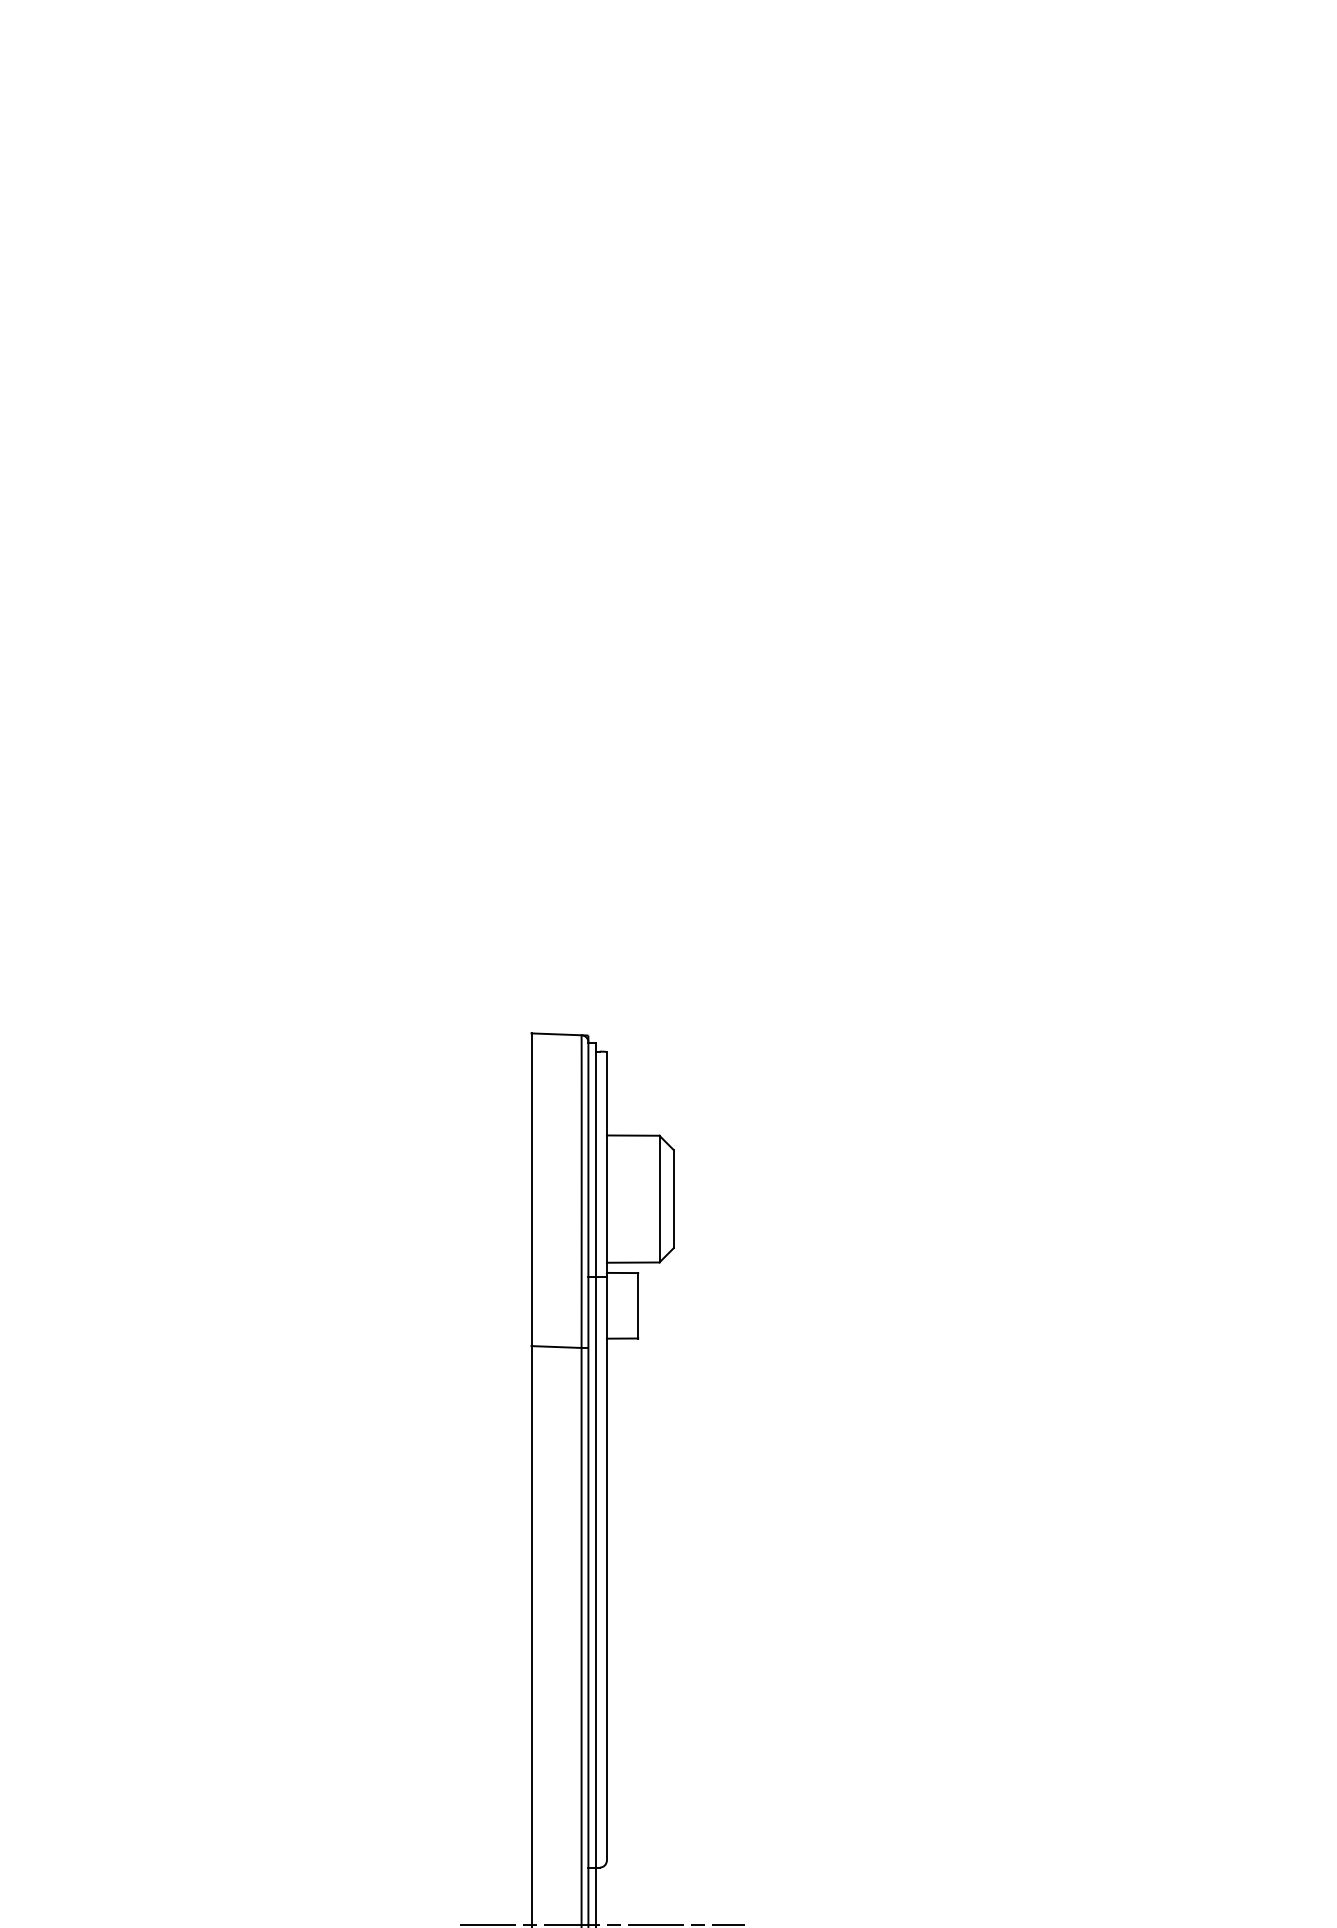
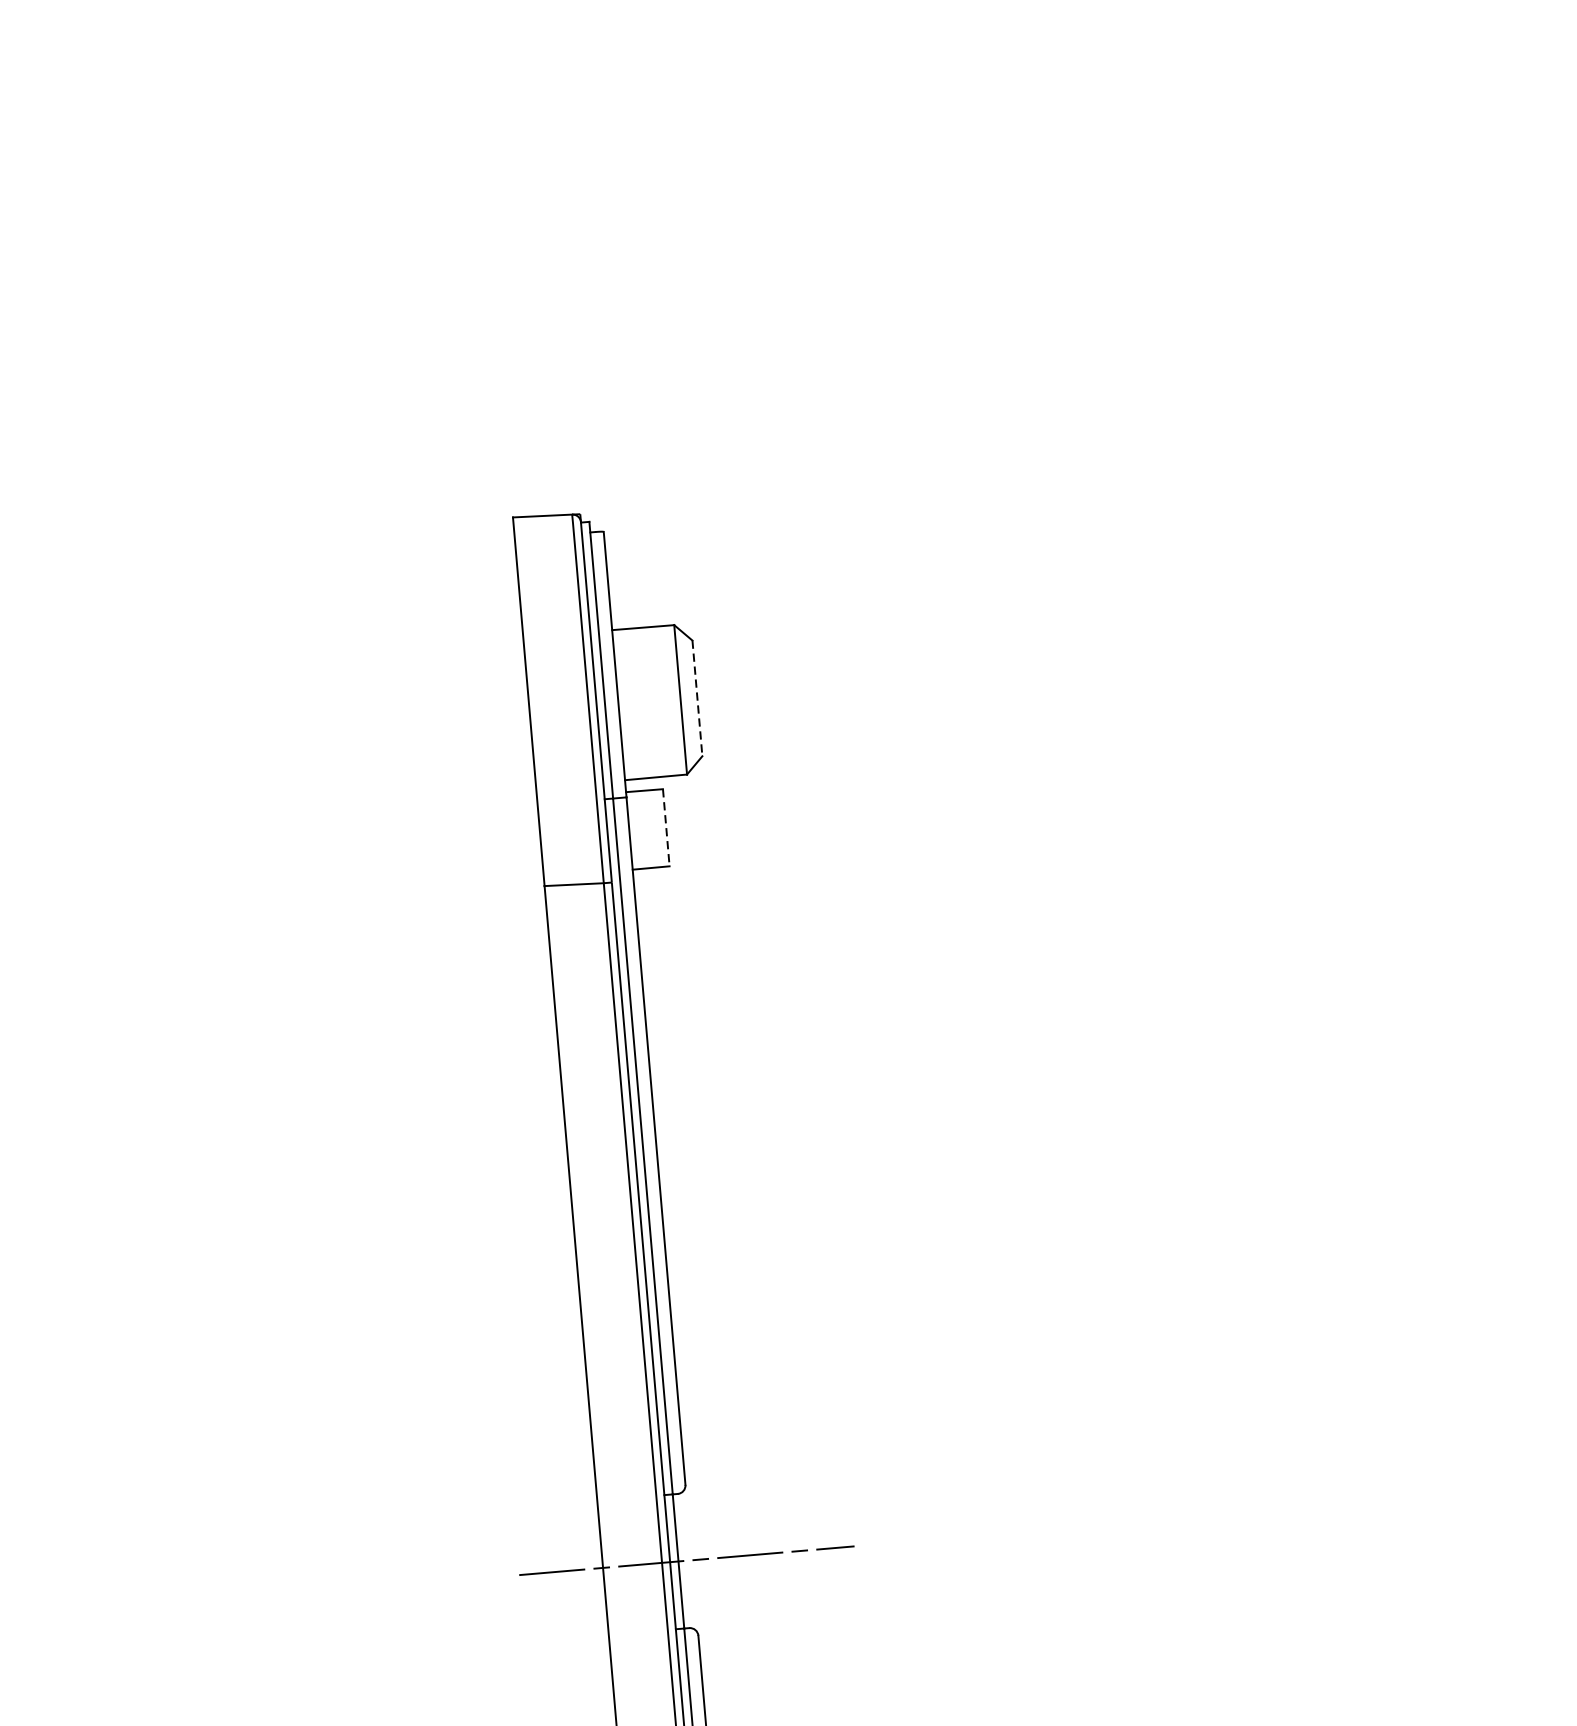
line: (673, 1199) -> (697, 698), solid -> dashed
line: (638, 1305) -> (666, 827), solid -> dashed

